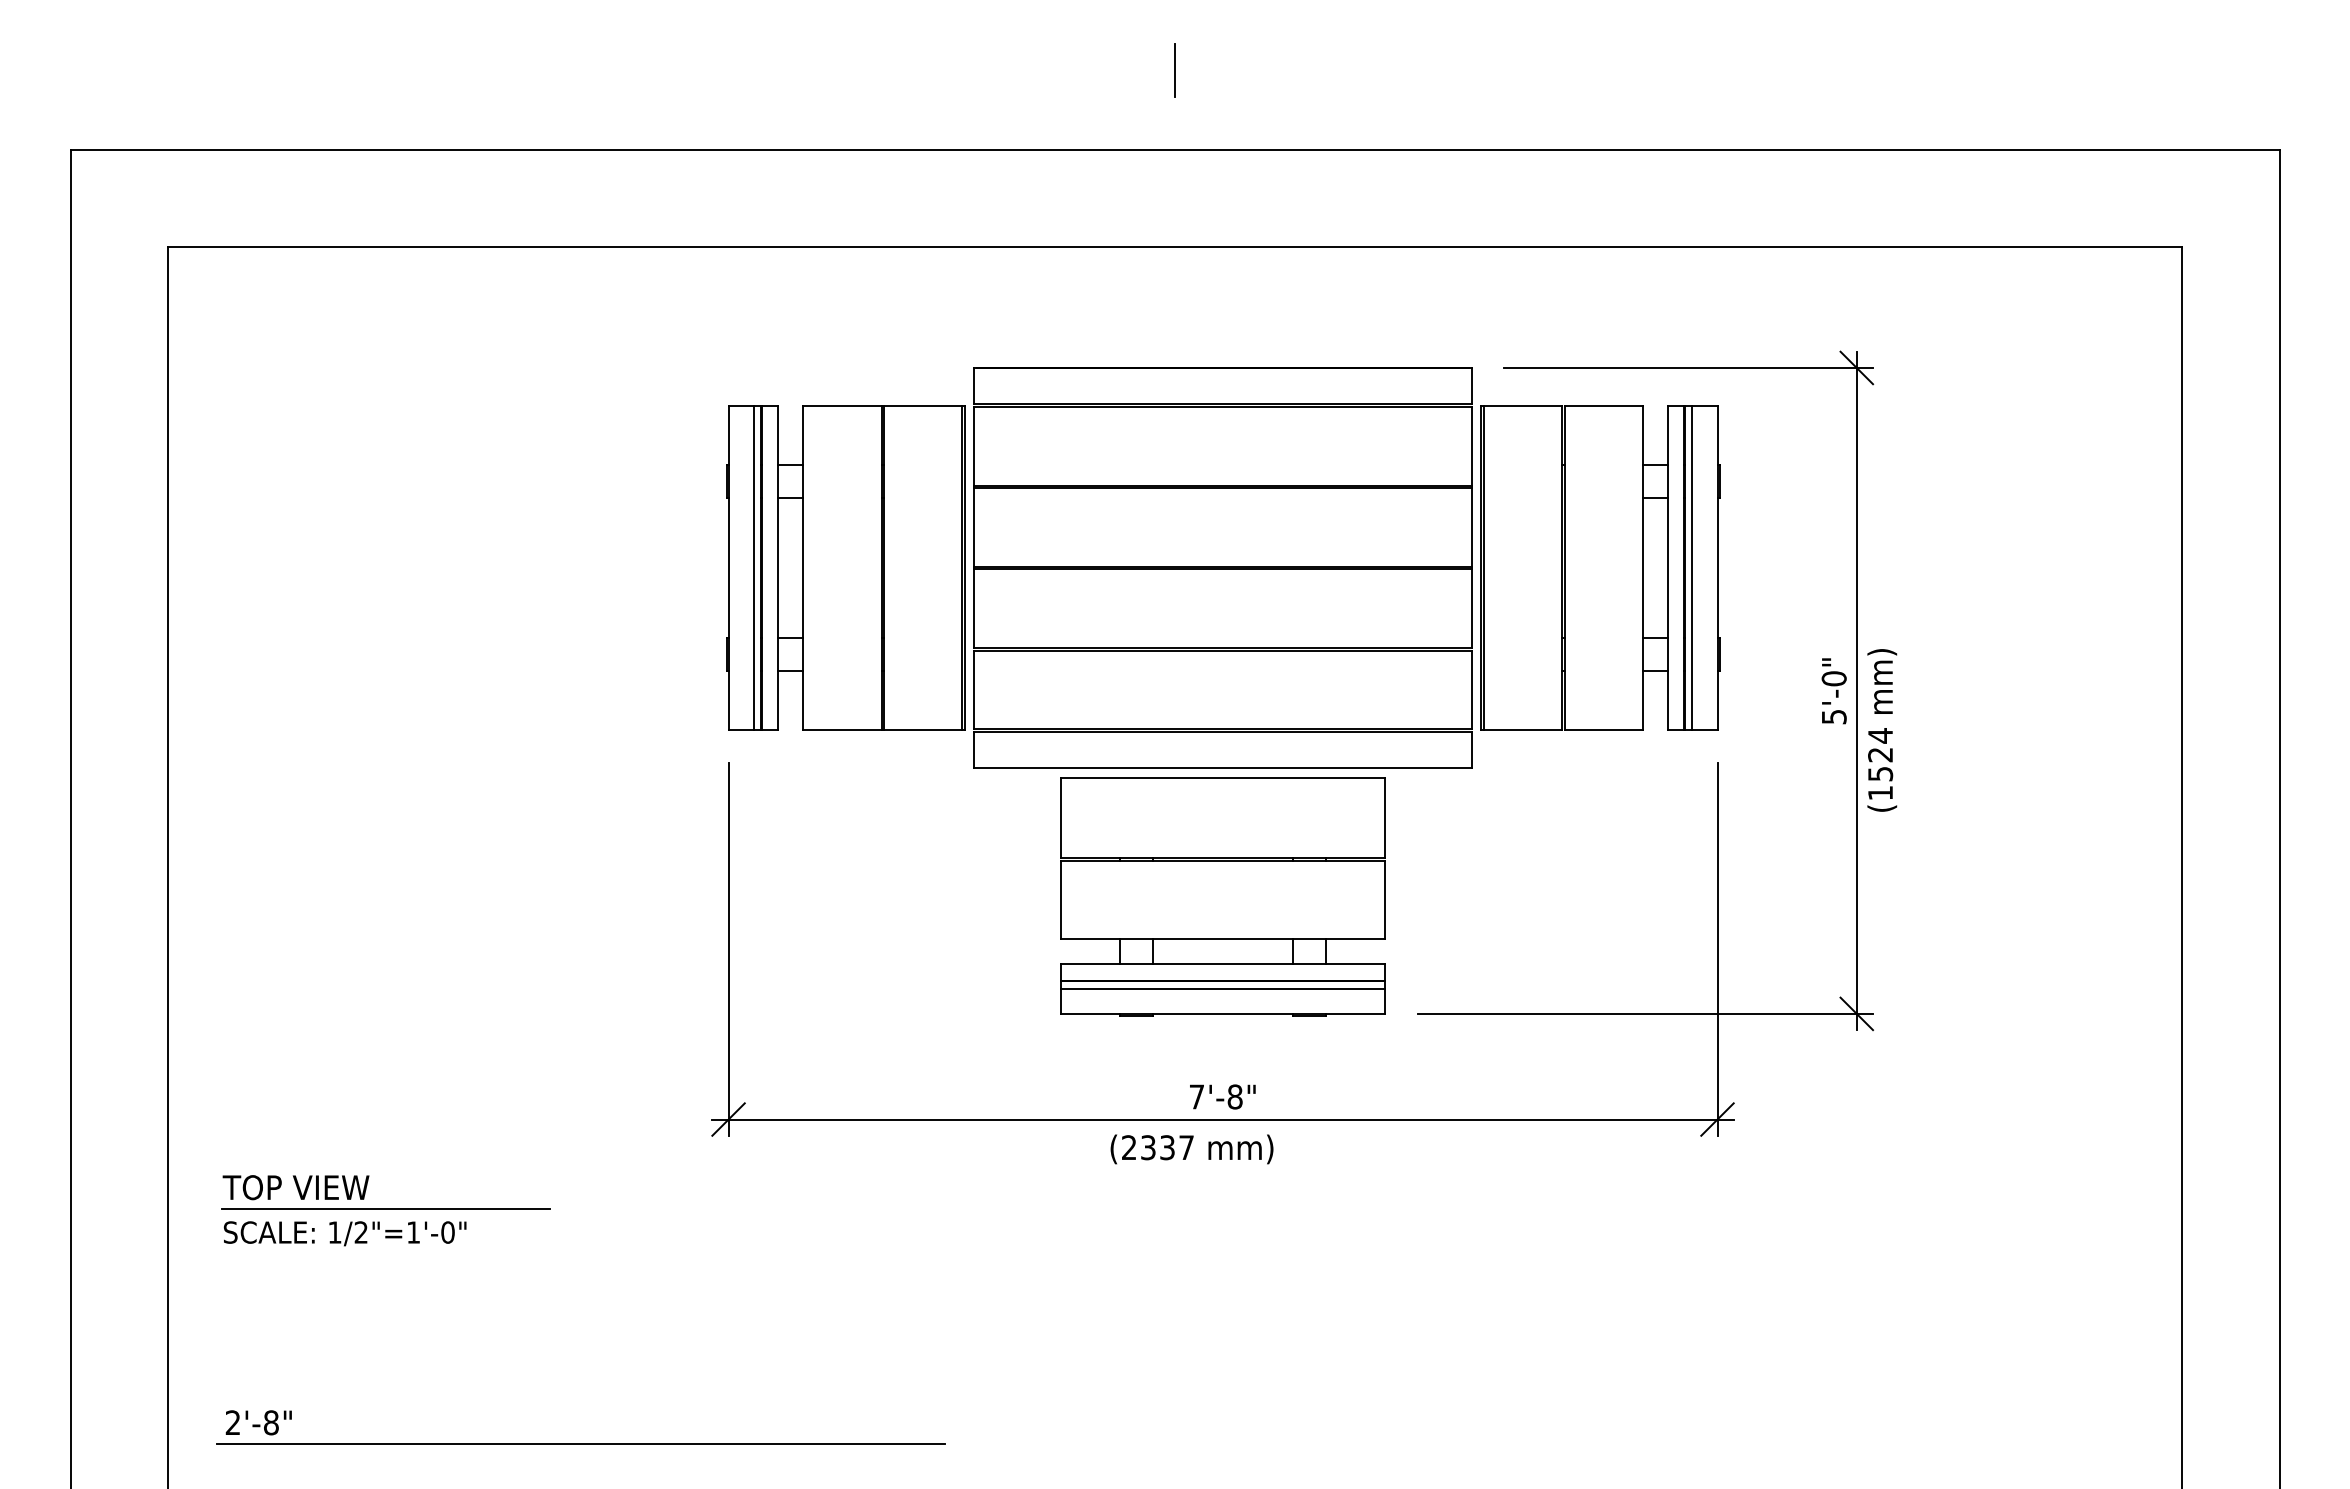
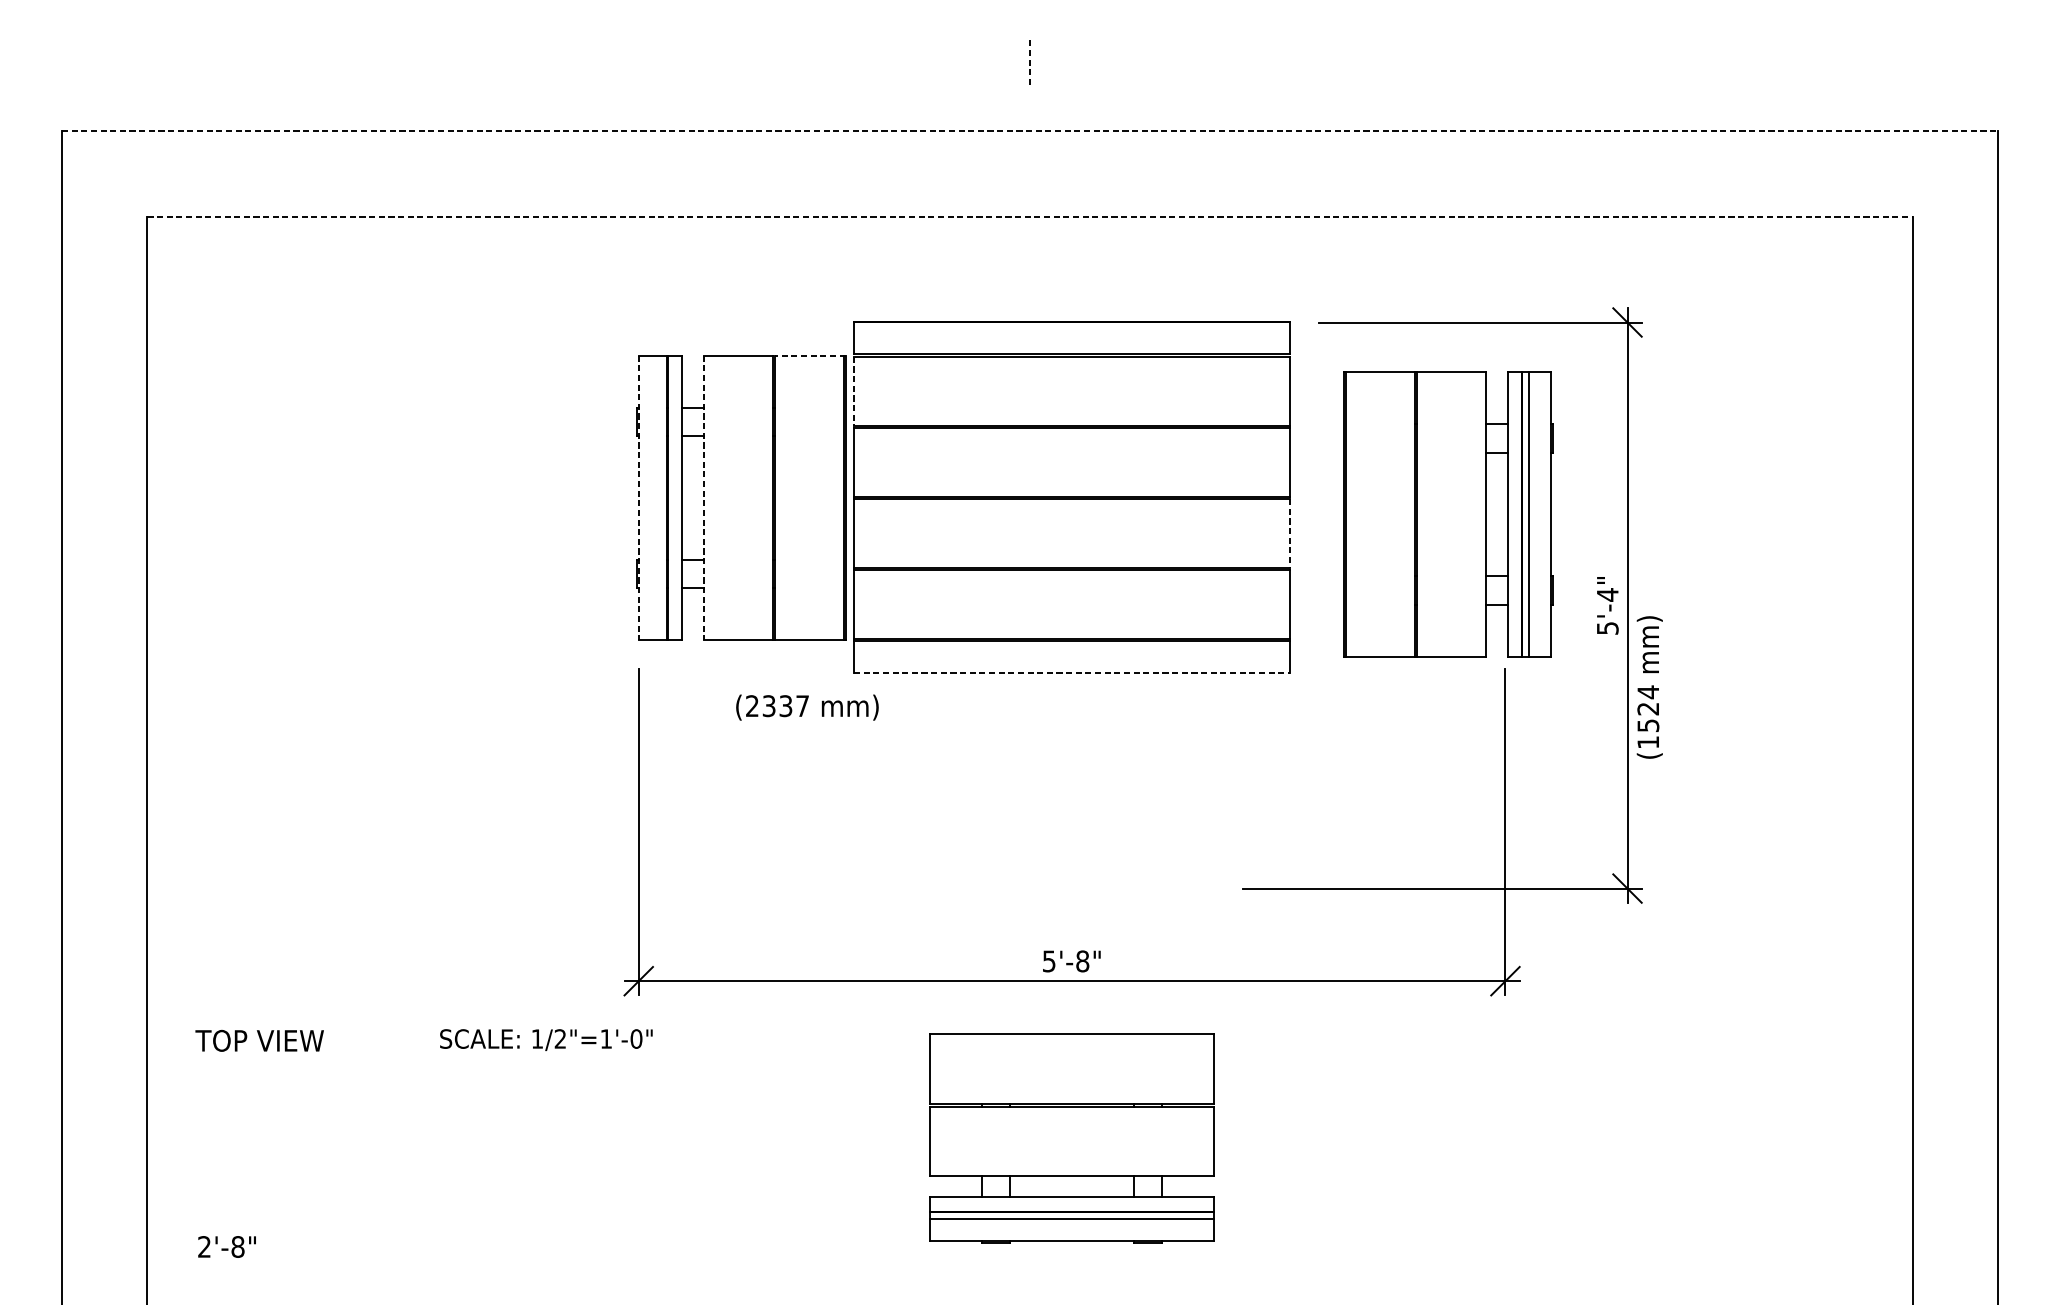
line: (1175, 70) -> (1030, 61), solid -> dashed
line: (1175, 149) -> (1030, 131), solid -> dashed
line: (1175, 247) -> (1030, 216), solid -> dashed
line: (923, 405) -> (809, 355), solid -> dashed
line: (974, 446) -> (854, 391), solid -> dashed
line: (753, 567) -> (660, 497), removed
part: (1600, 567) -> (1448, 514), moved
line: (728, 568) -> (638, 498), solid -> dashed
line: (803, 568) -> (704, 498), solid -> dashed
line: (1471, 609) -> (1289, 534), solid -> dashed
text: (1833, 678) -> (1607, 594), 5'-0" -> 5'-4"
text: (1882, 730) -> (1650, 687), moved
line: (1223, 768) -> (1072, 673), solid -> dashed
part: (1222, 896) -> (1071, 1138), moved
text: (1196, 1096) -> (1048, 960), 7'-8" -> 5'-8"
text: (1191, 1149) -> (806, 707), moved
line: (385, 1209) -> (338, 1060), removed
text: (344, 1233) -> (545, 1039), moved
line: (581, 1443) -> (509, 1265), removed

